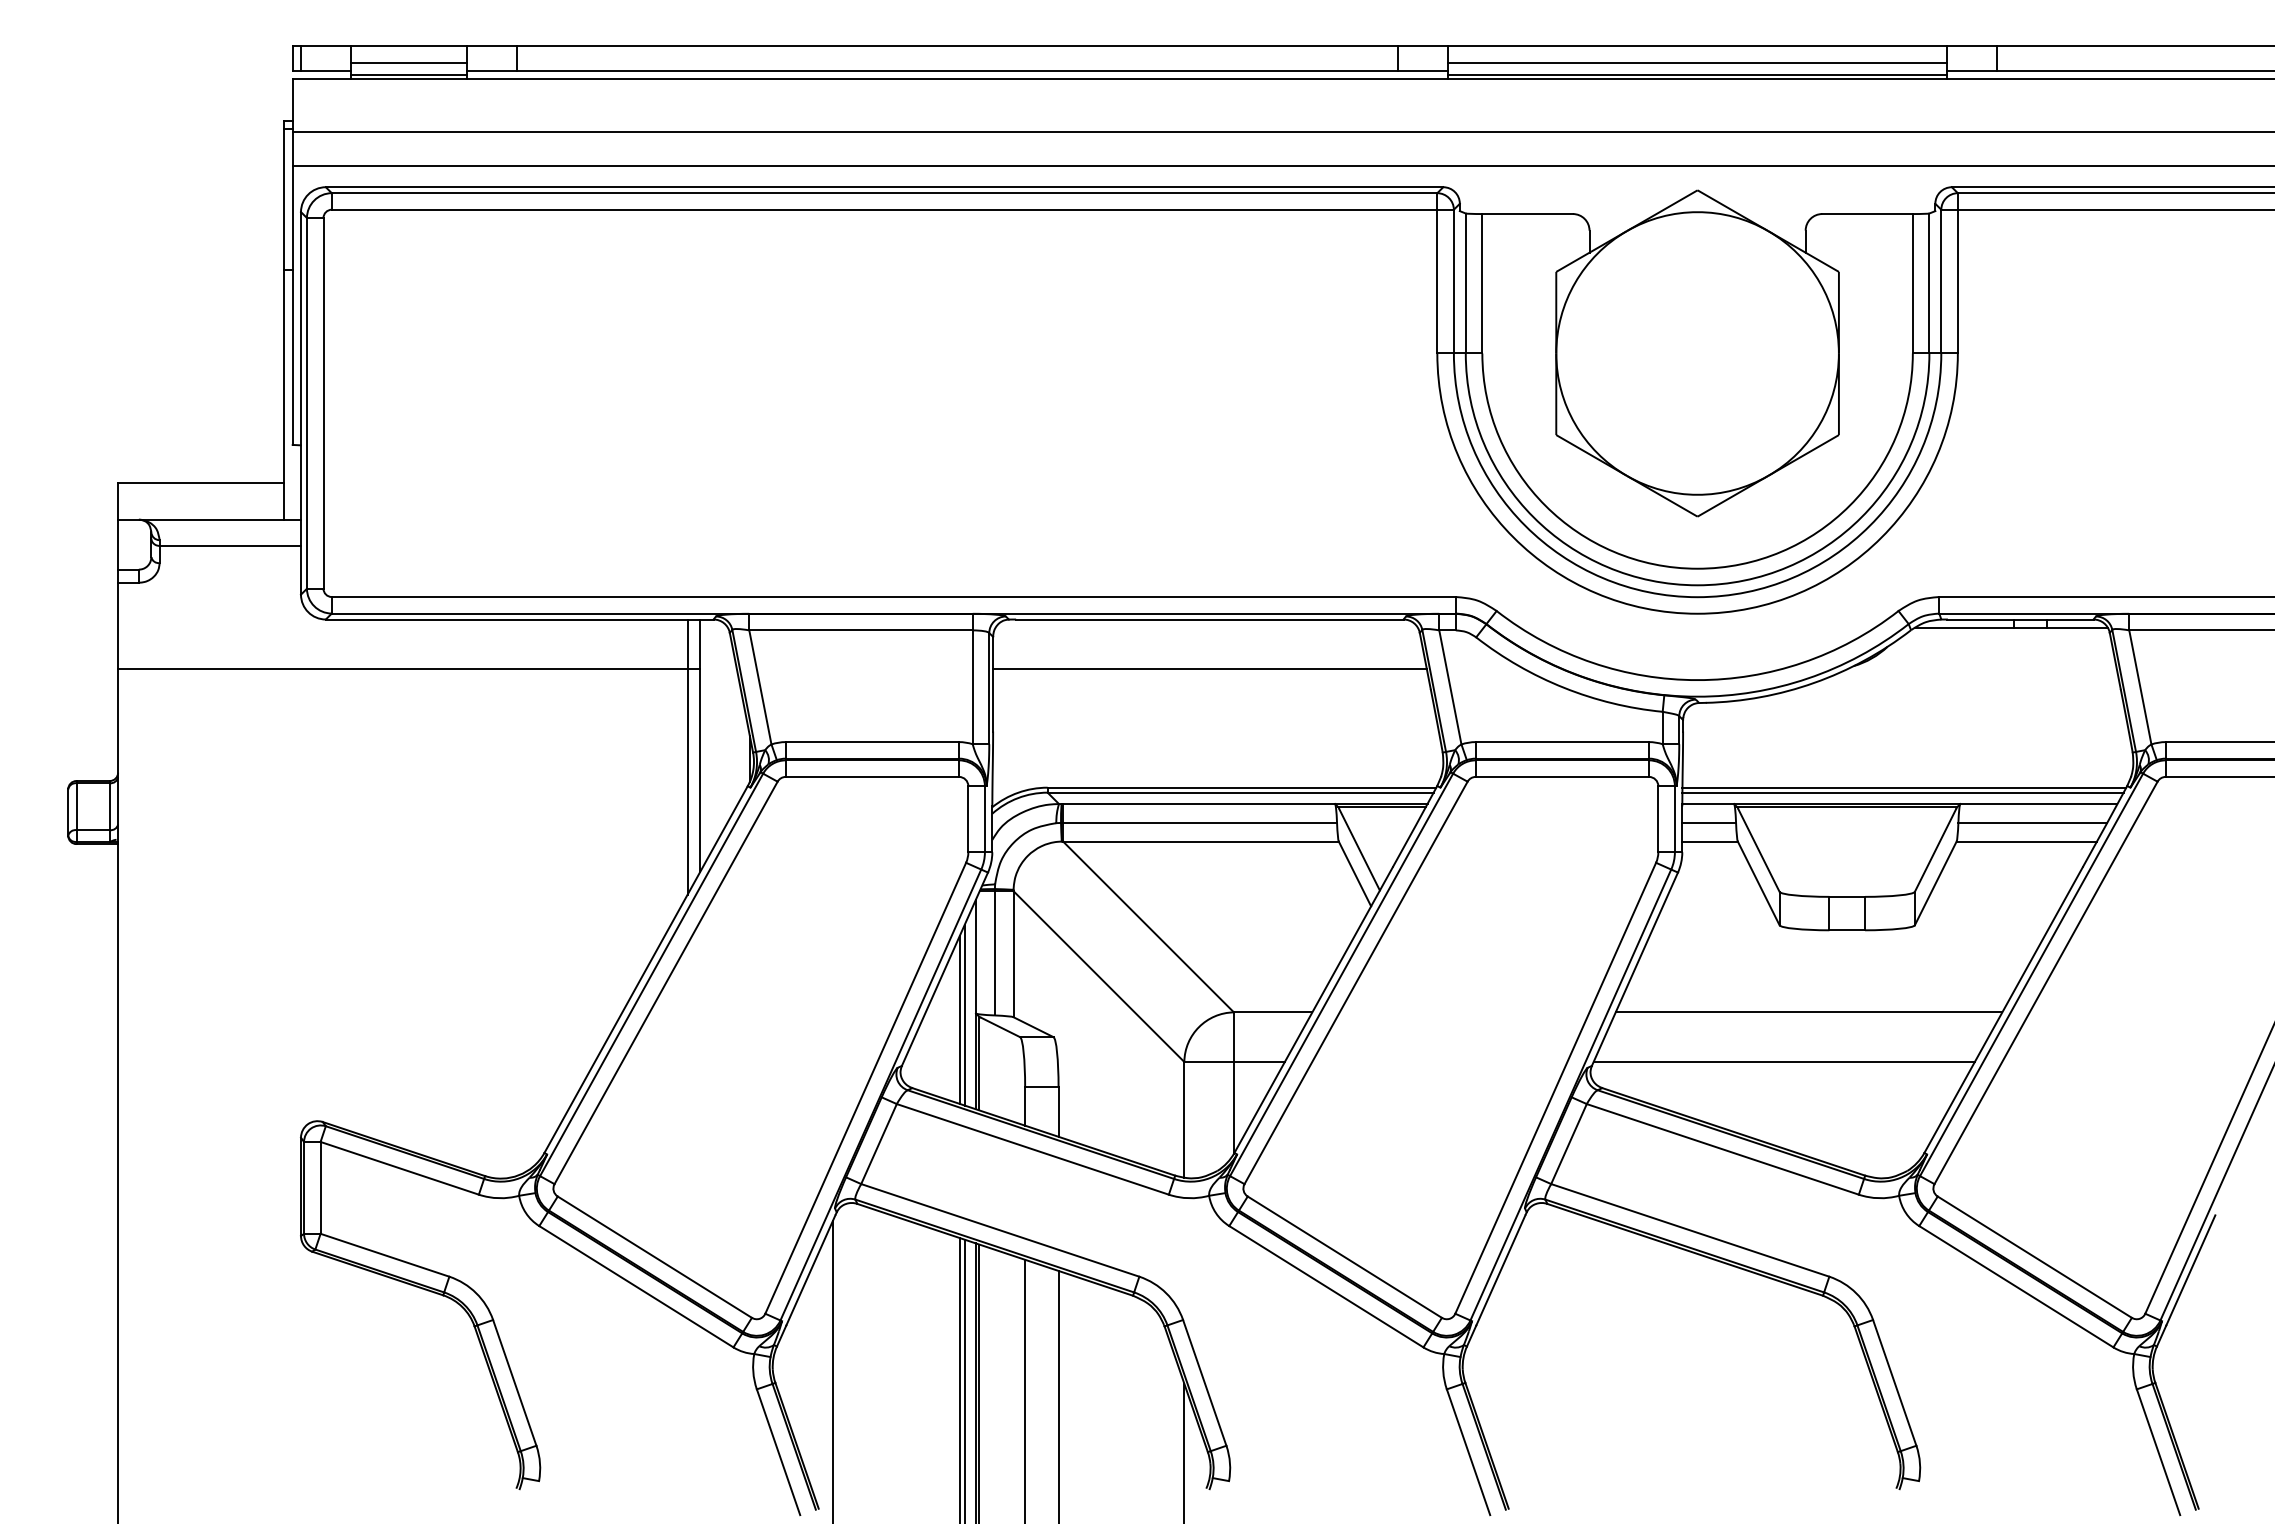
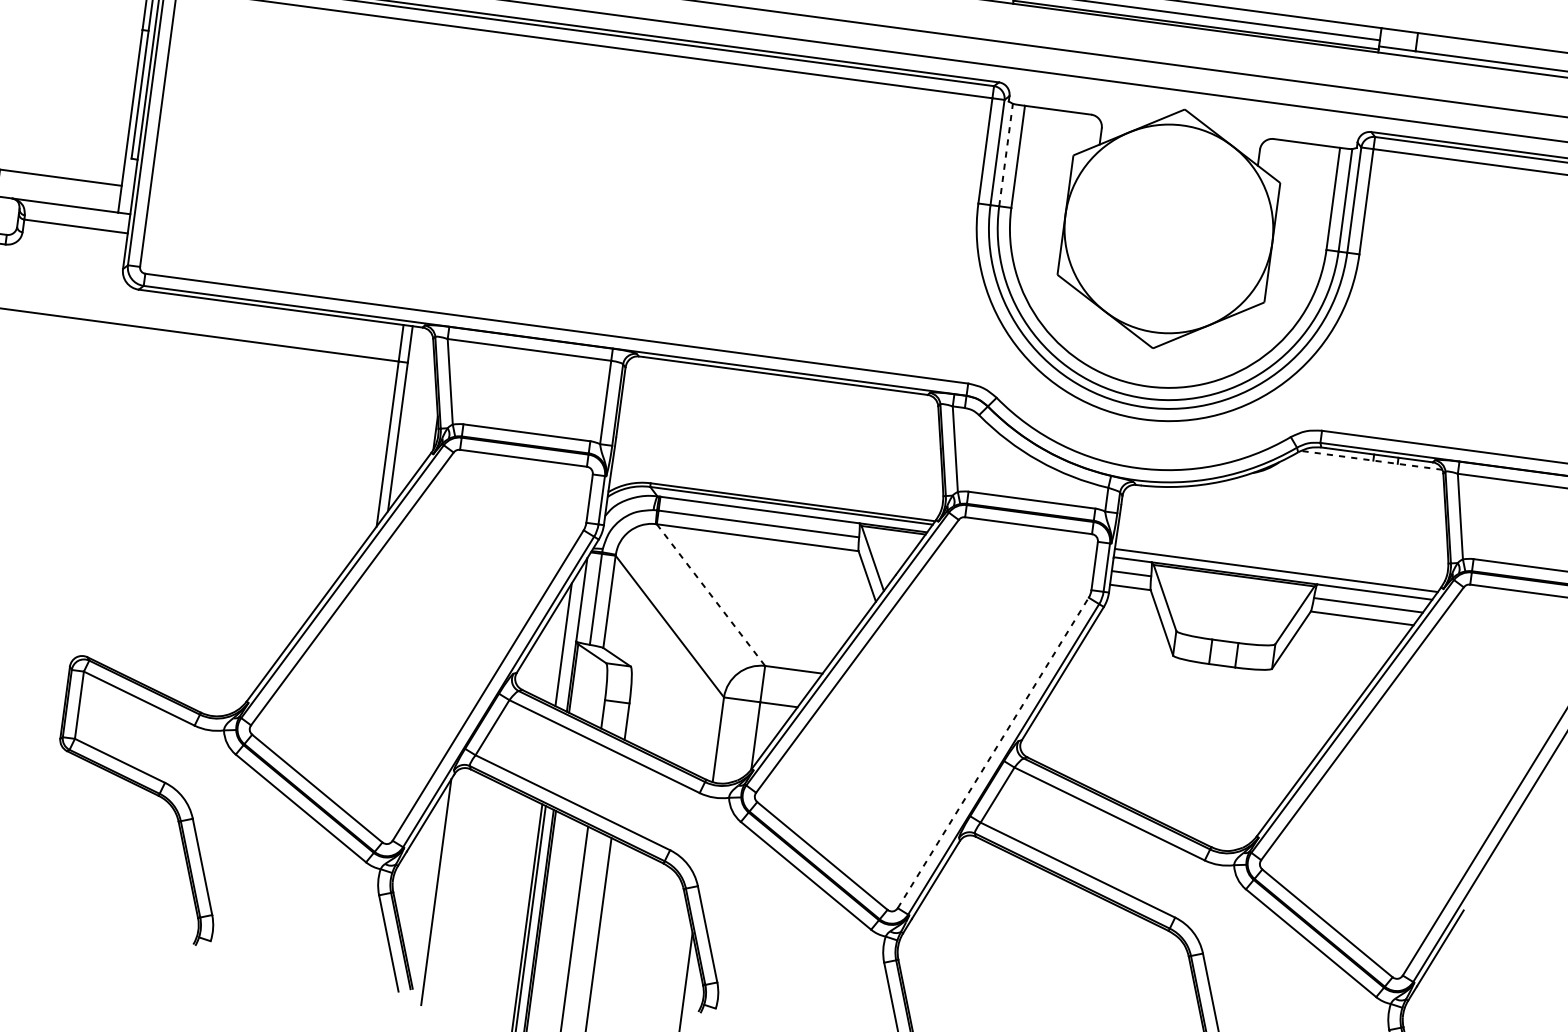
line: (1465, 283) -> (1005, 155), solid -> dashed
line: (2011, 627) -> (1371, 460), solid -> dashed
line: (1209, 669) -> (780, 412), removed
line: (1904, 787) -> (1277, 566), removed
line: (1148, 926) -> (711, 594), solid -> dashed
line: (1808, 1012) -> (1185, 722), removed
line: (964, 1015) -> (567, 641), removed
line: (1783, 1061) -> (1162, 755), removed
line: (1555, 1088) -> (993, 753), solid -> dashed

